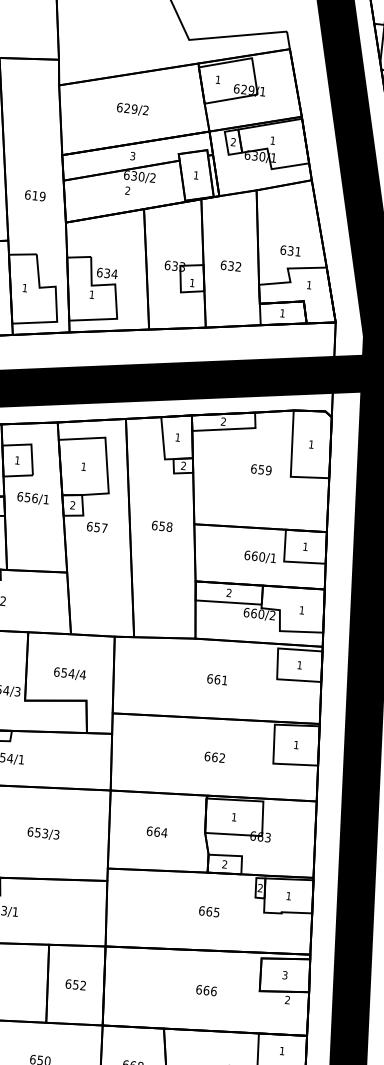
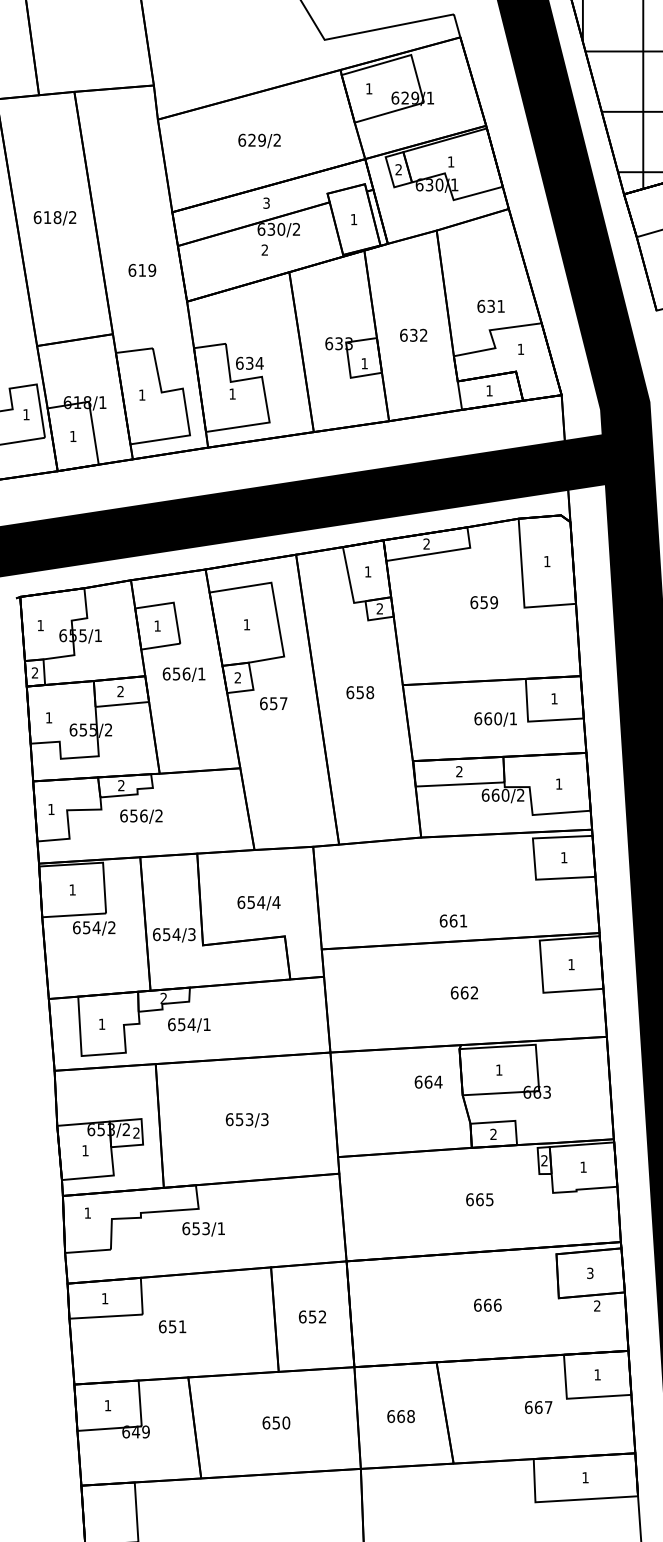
text: (217, 679) -> (453, 920), moved
text: (157, 831) -> (428, 1081), moved

